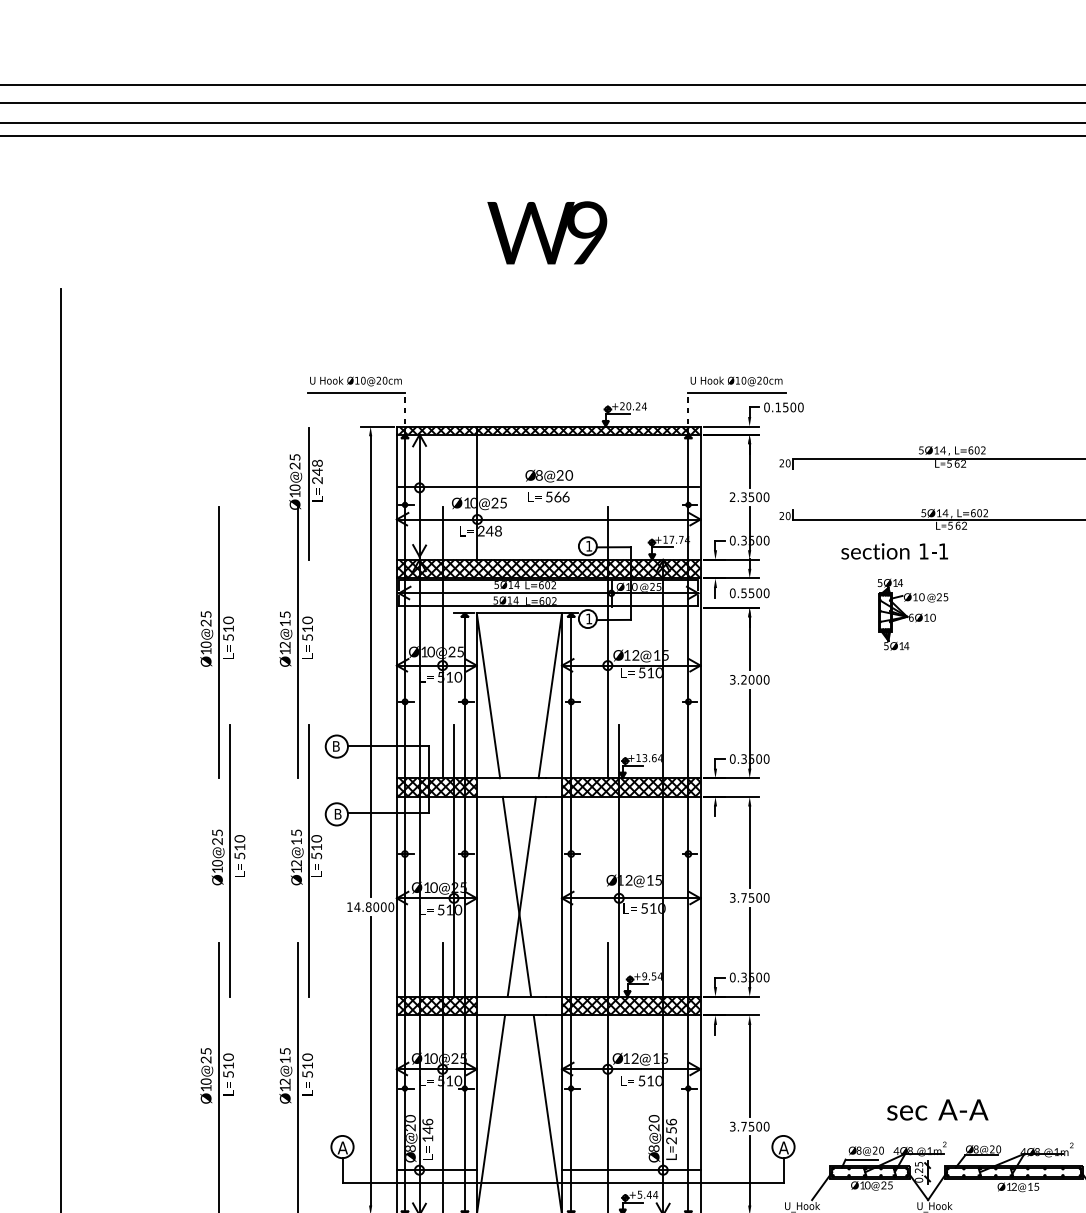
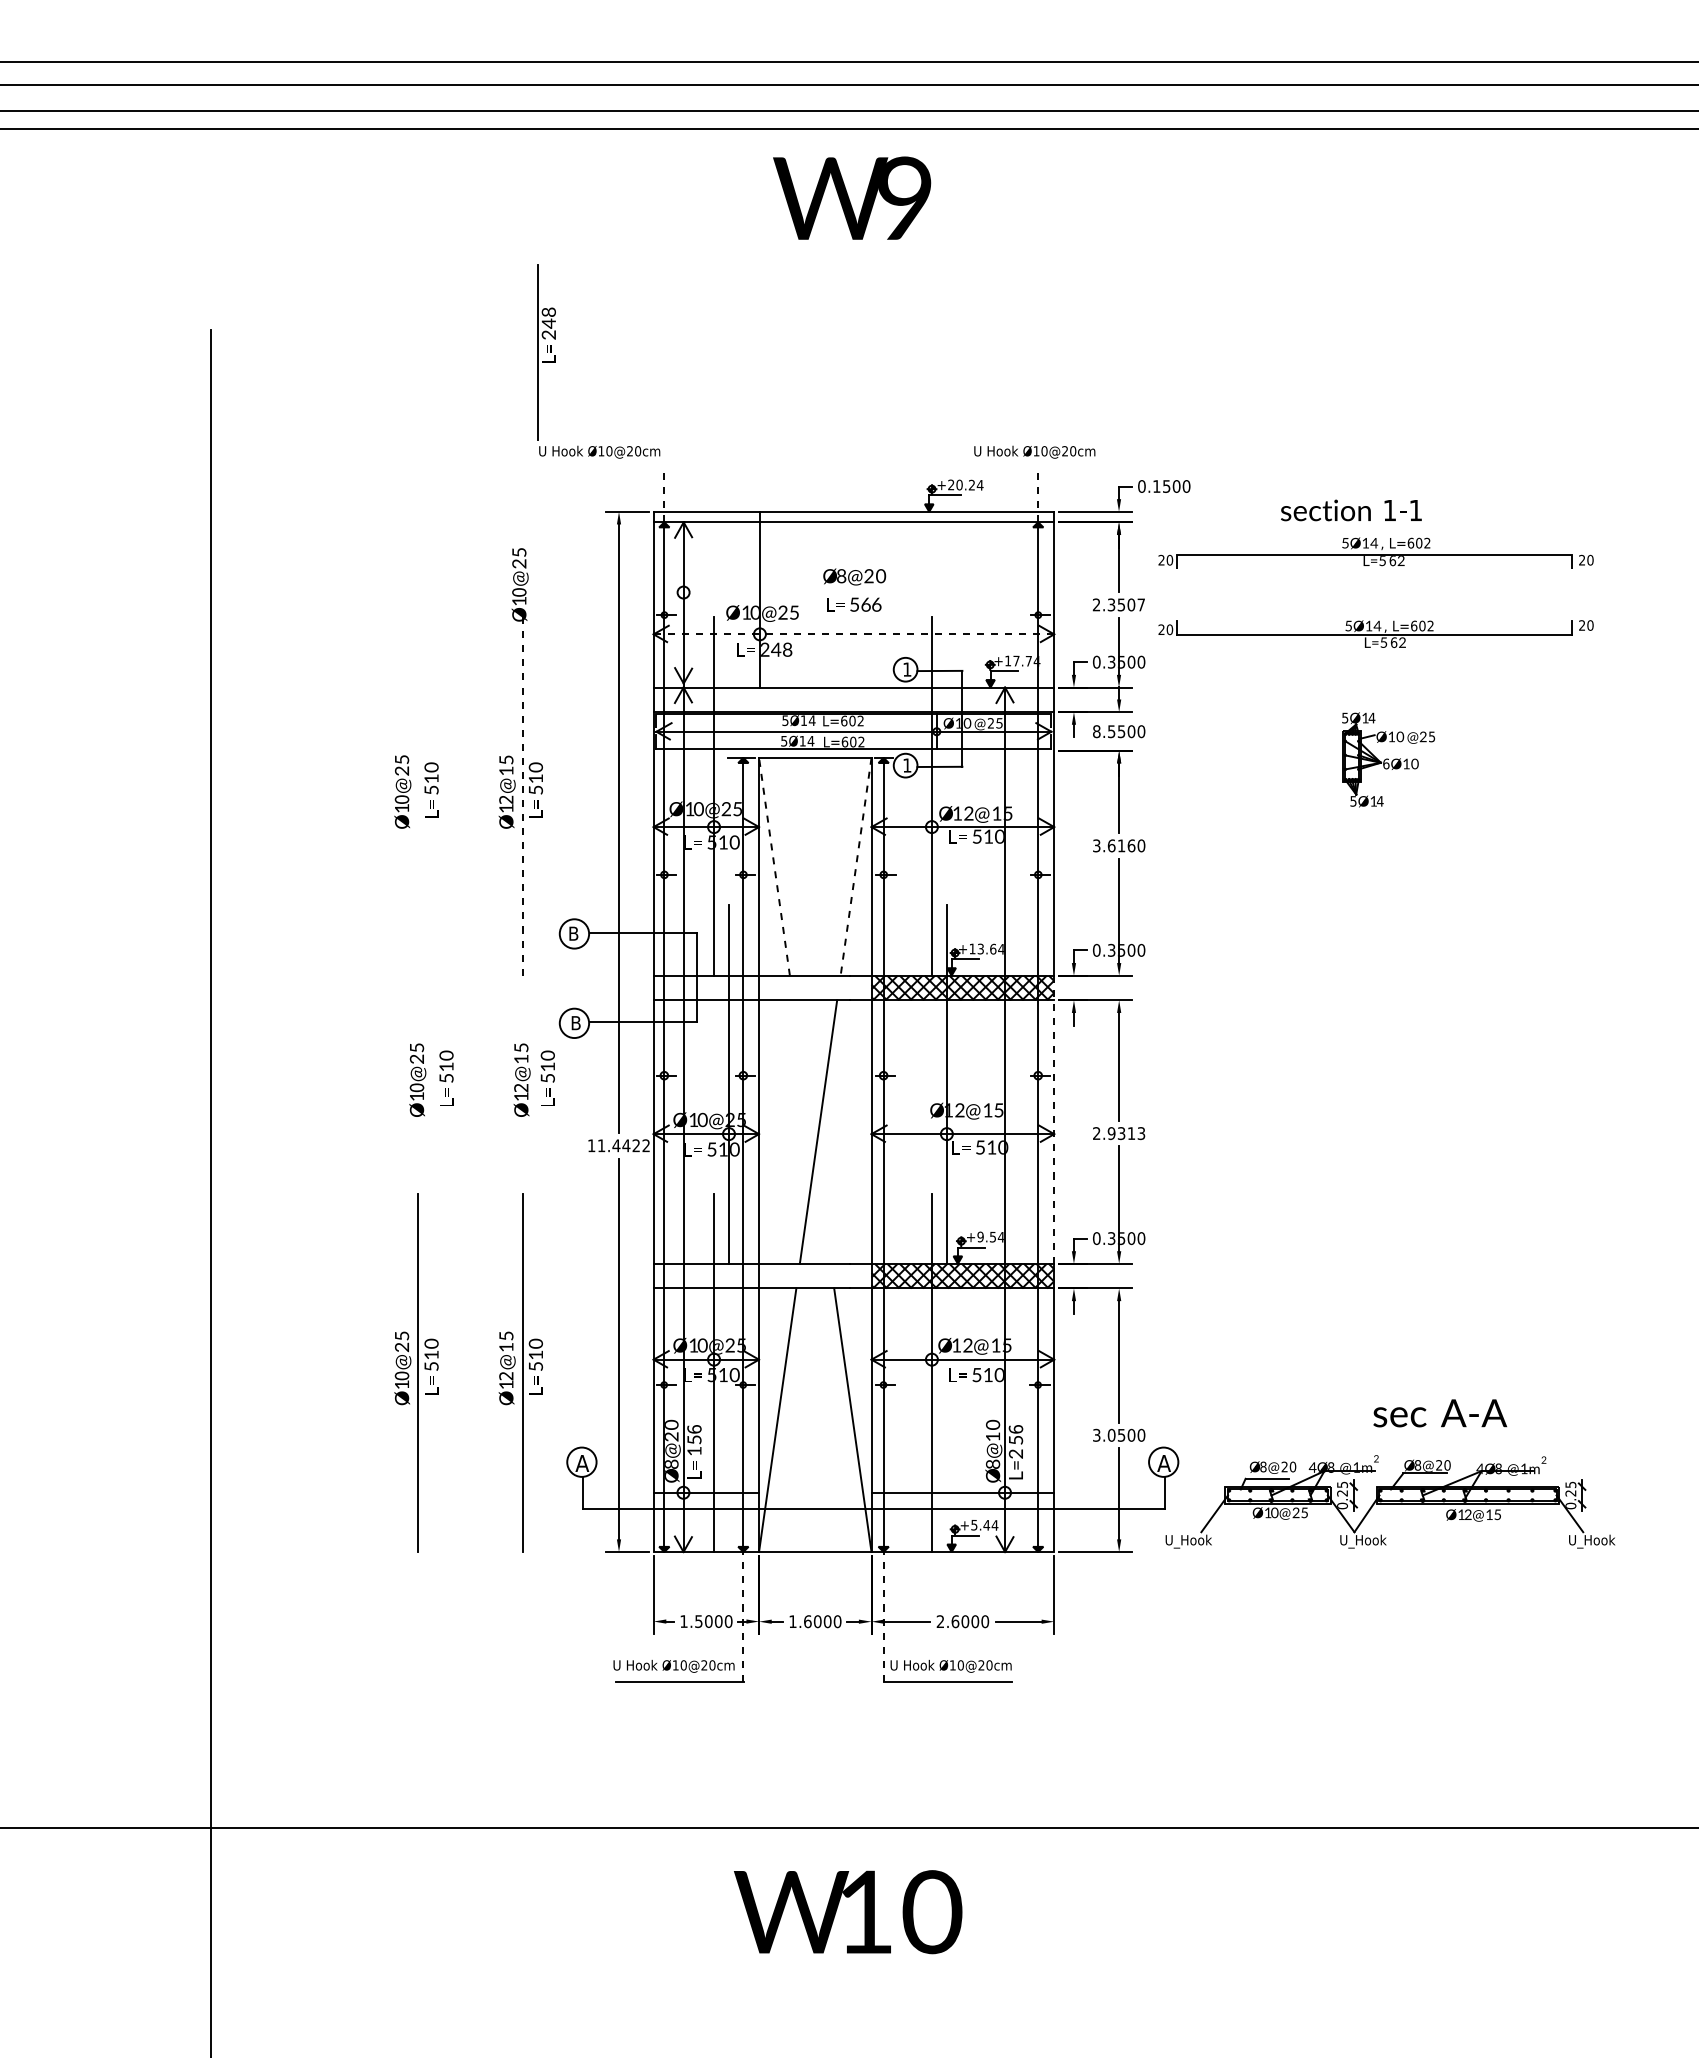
text: (547, 232) -> (852, 197), moved
text: (736, 380) -> (1034, 451), moved
line: (356, 393) -> (600, 467), removed
line: (737, 393) -> (1102, 467), removed
hatch: (547, 430) -> (852, 516), removed
line: (548, 487) -> (853, 592), removed
part: (315, 493) -> (546, 352), moved
text: (766, 496) -> (1141, 604), 2.3500 -> 2.3507
line: (549, 519) -> (854, 634), solid -> dashed
text: (894, 551) -> (1351, 510), moved
hatch: (548, 568) -> (853, 699), removed
text: (732, 593) -> (1096, 731), 0.5500 -> 8.5500
part: (912, 614) -> (1388, 759), moved
line: (297, 641) -> (522, 795), solid -> dashed
line: (218, 642) -> (418, 796), removed
text: (751, 679) -> (1121, 845), 3.2000 -> 3.6160
line: (488, 695) -> (774, 866), solid -> dashed
line: (550, 696) -> (856, 867), solid -> dashed
hatch: (436, 787) -> (706, 987), removed
line: (230, 860) -> (433, 1084), removed
line: (308, 860) -> (537, 1084), removed
line: (700, 887) -> (1054, 1119), solid -> dashed
line: (516, 896) -> (811, 1131), removed
text: (750, 897) -> (1119, 1133), 3.7500 -> 2.9313
text: (374, 906) -> (623, 1145), 14.8000 -> 11.4422
hatch: (436, 1005) -> (706, 1275), removed
text: (937, 1110) -> (1440, 1413), moved
text: (743, 1126) -> (1111, 1434), 3.7500 -> 3.0500
text: (653, 1127) -> (992, 1436), @2 -> @1
text: (427, 1129) -> (694, 1439), 14 -> 15

